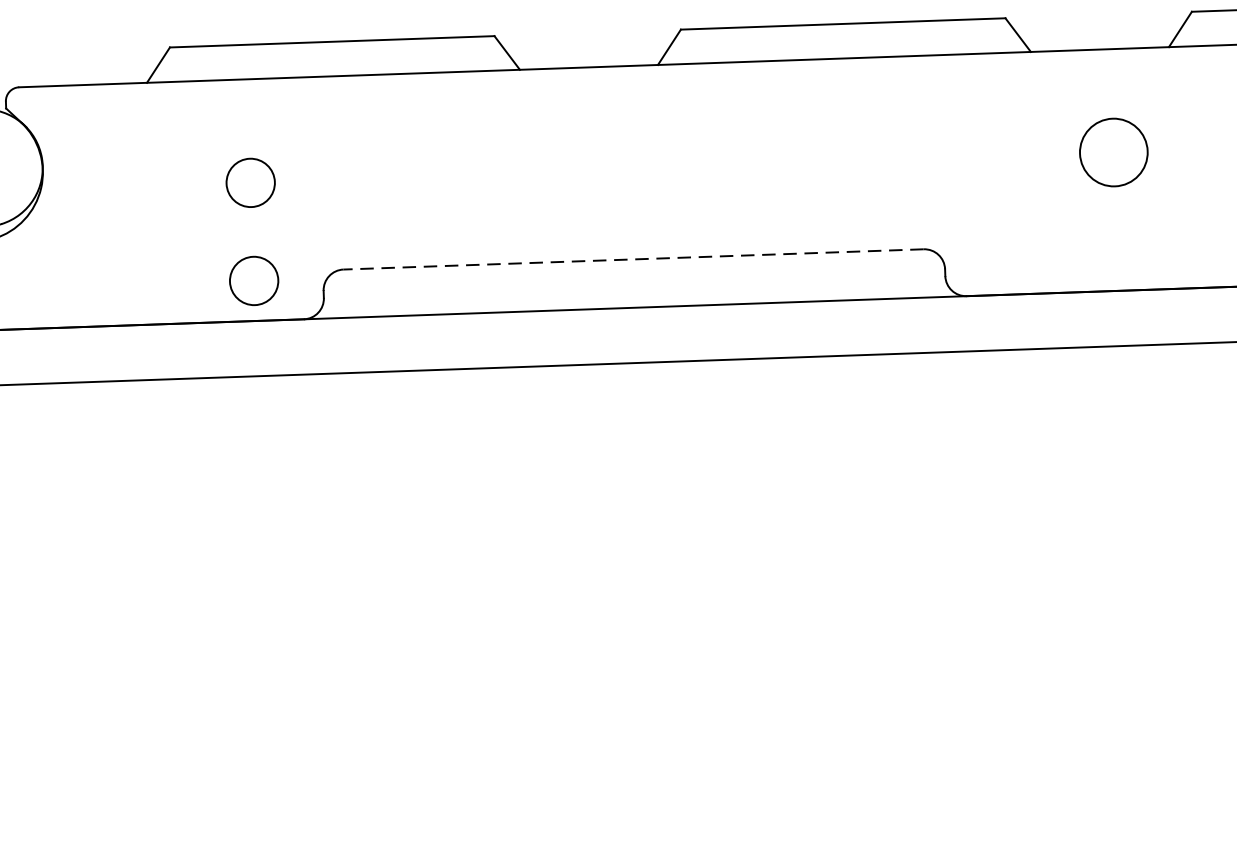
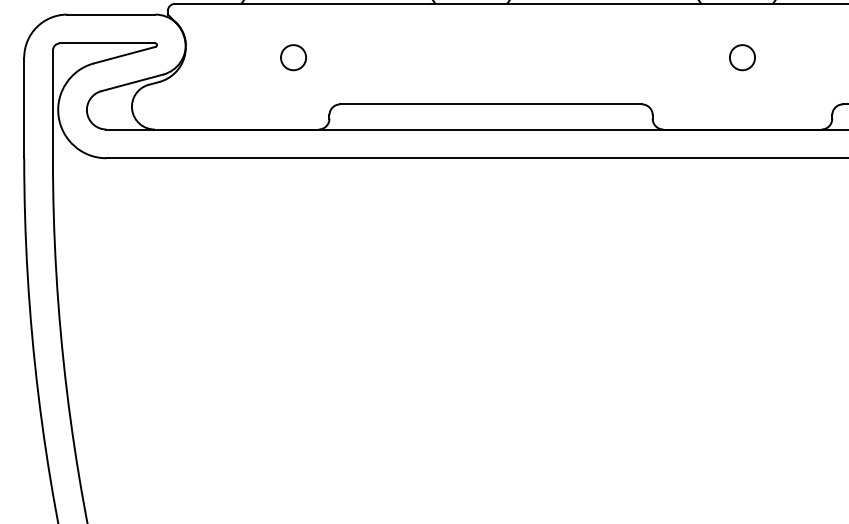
circle: (1113, 152) -> (742, 57), size x0.71
line: (634, 259) -> (491, 104), dashed -> solid
circle: (254, 280) -> (293, 108), removed

